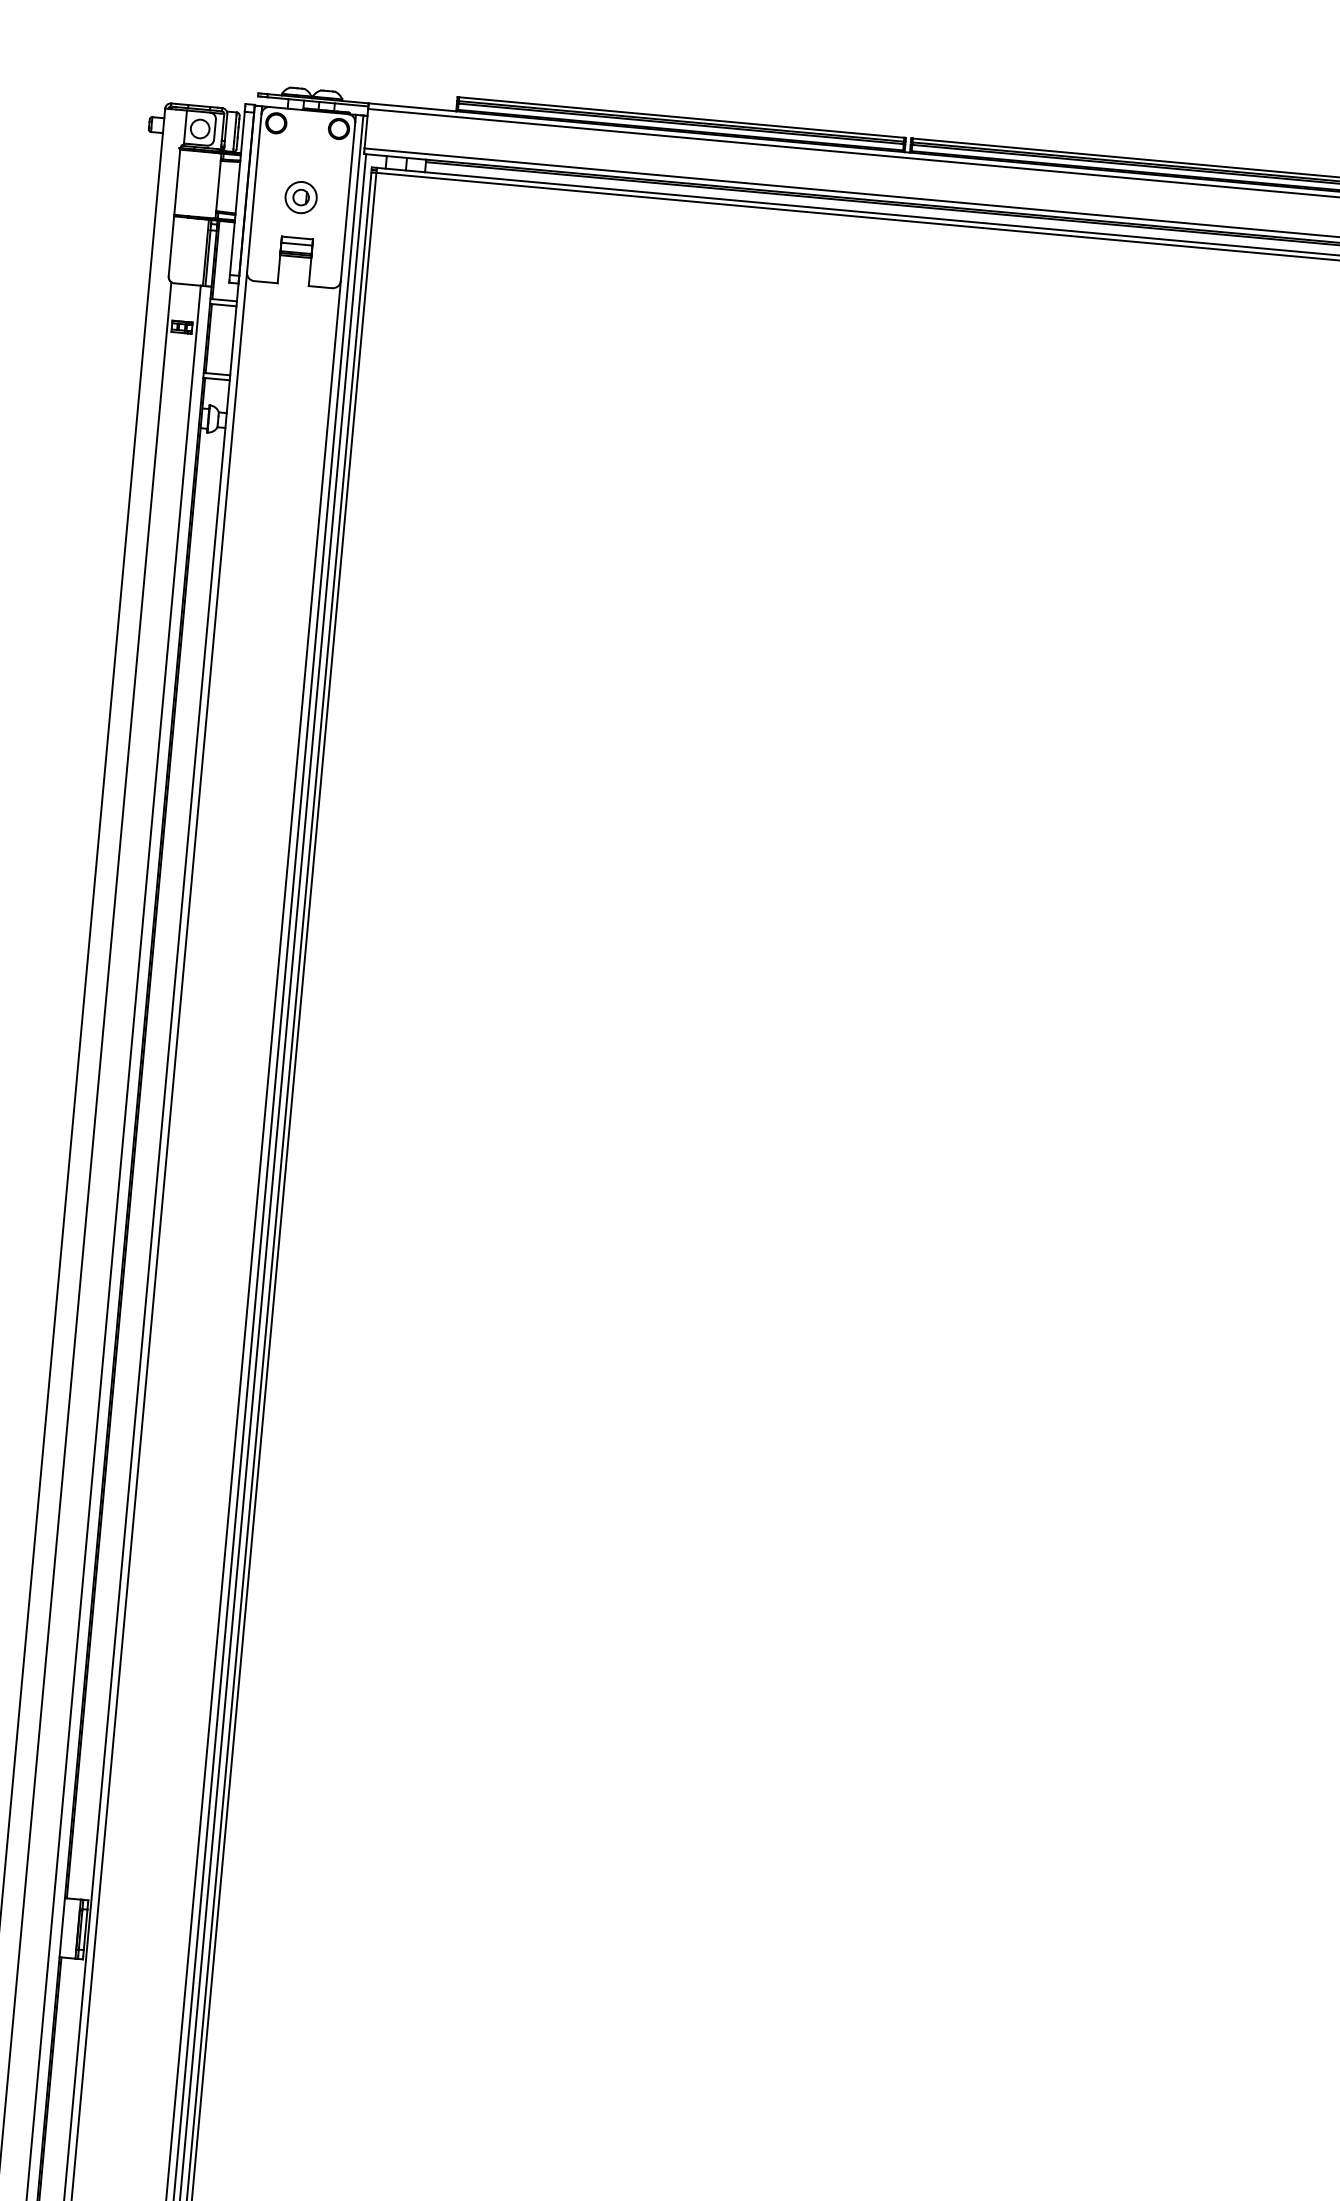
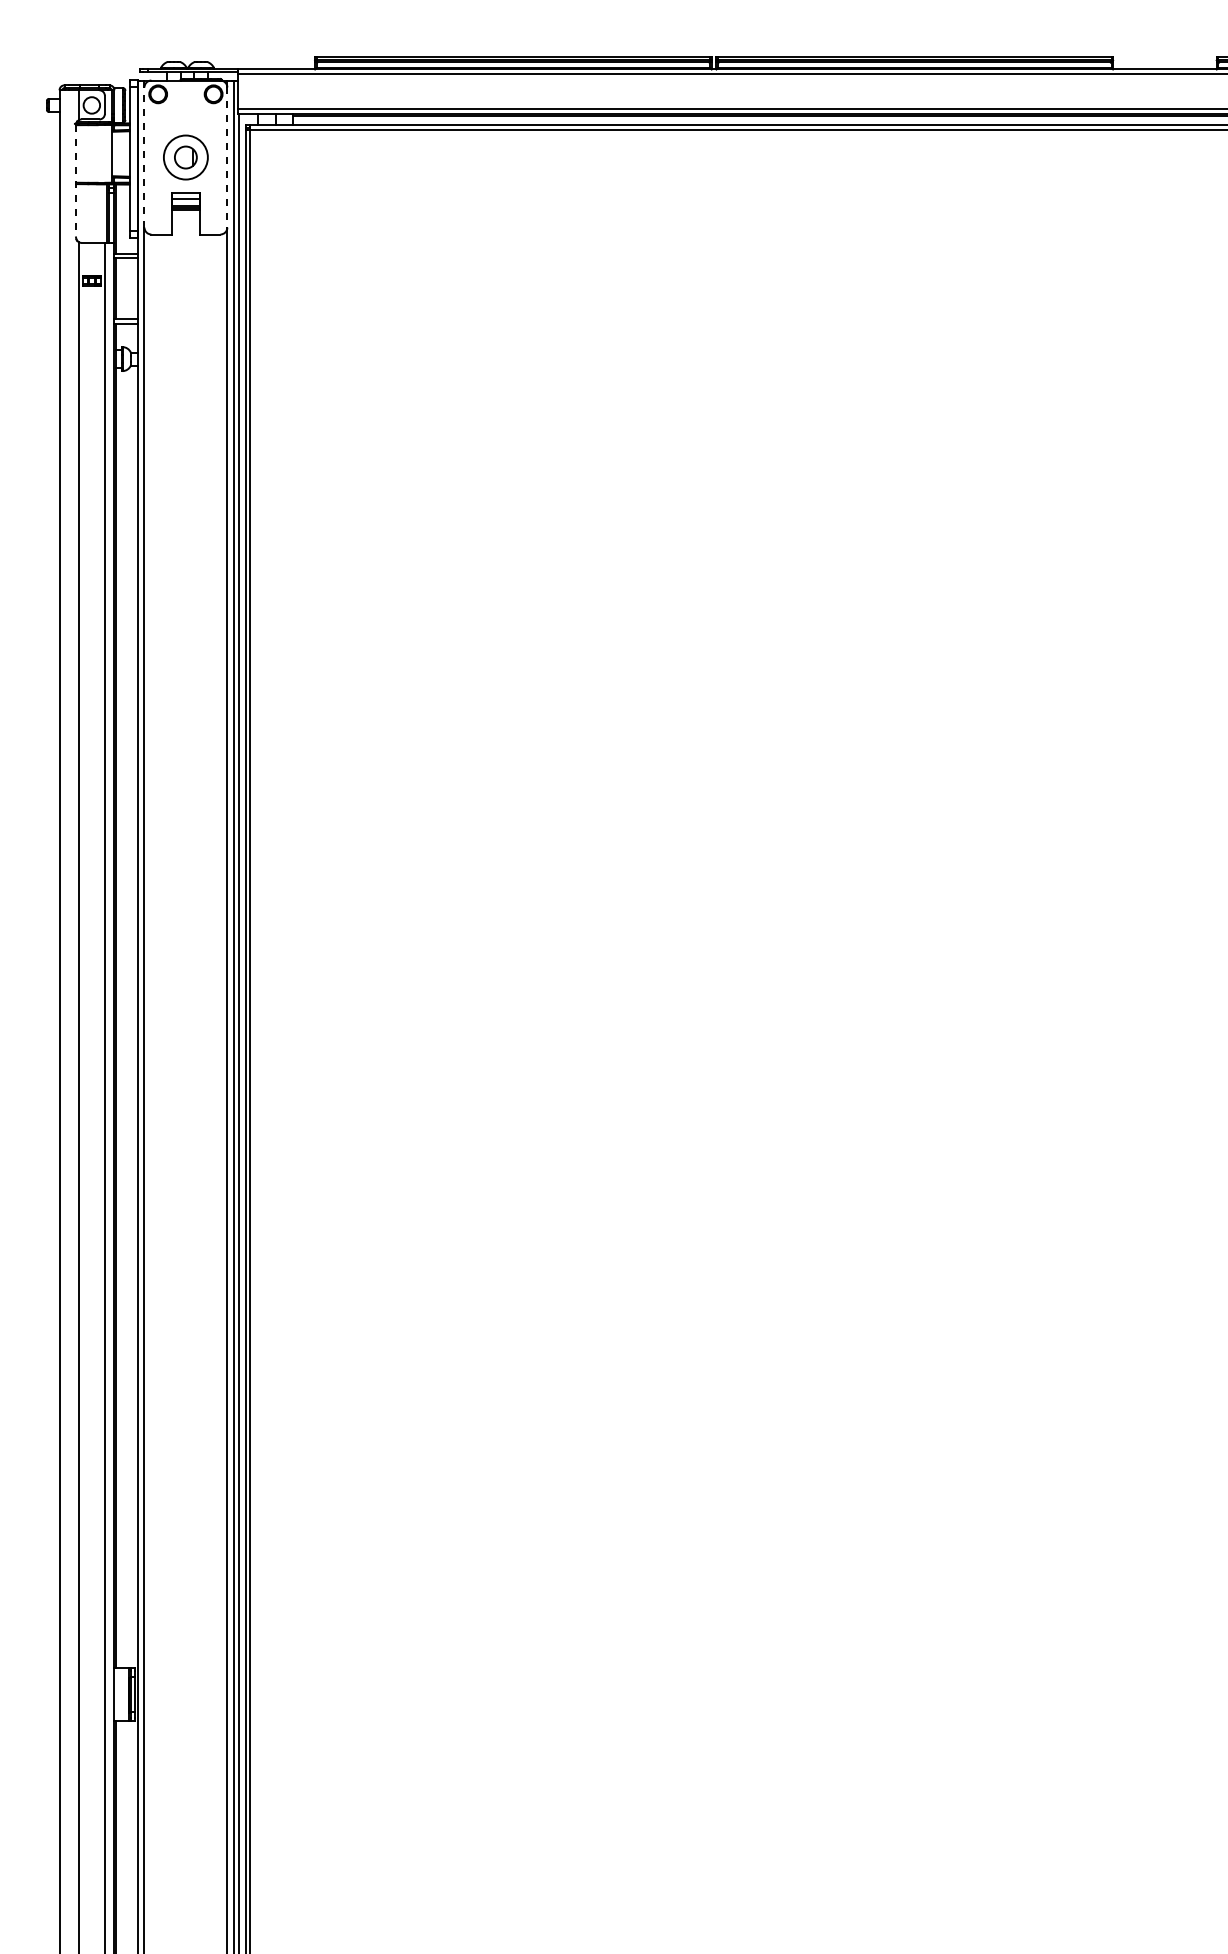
line: (254, 193) -> (144, 157), solid -> dashed
part: (300, 197) -> (185, 157), size x1.6
line: (348, 202) -> (227, 158), solid -> dashed
line: (174, 213) -> (76, 181), solid -> dashed

